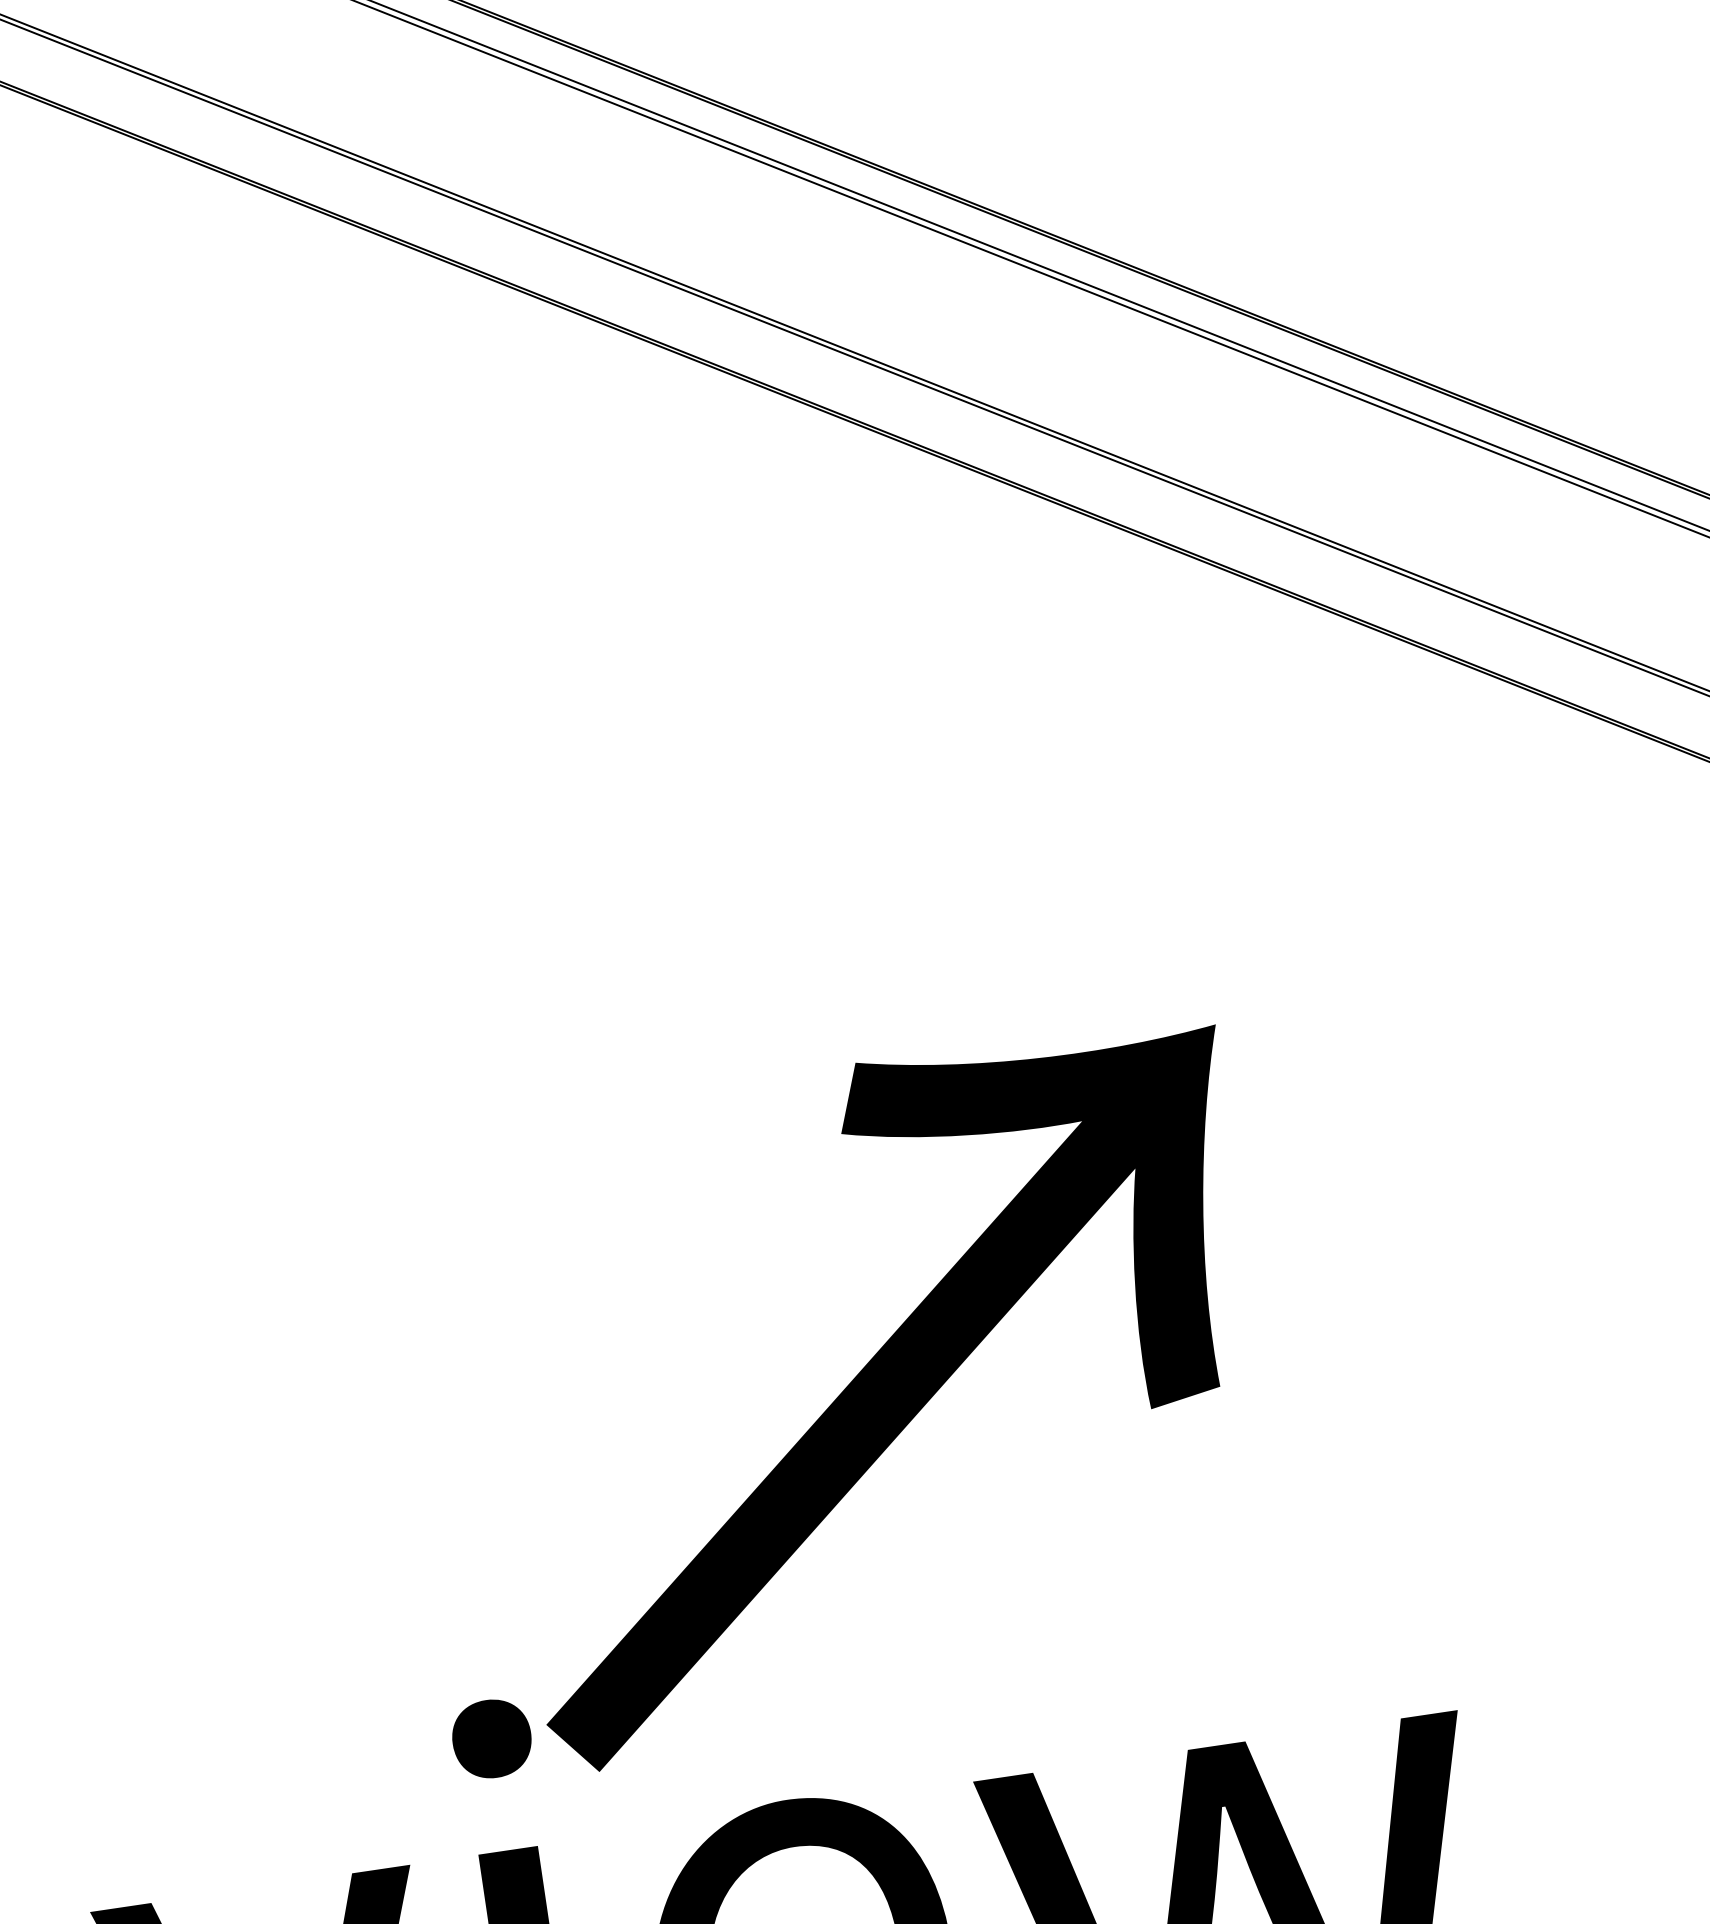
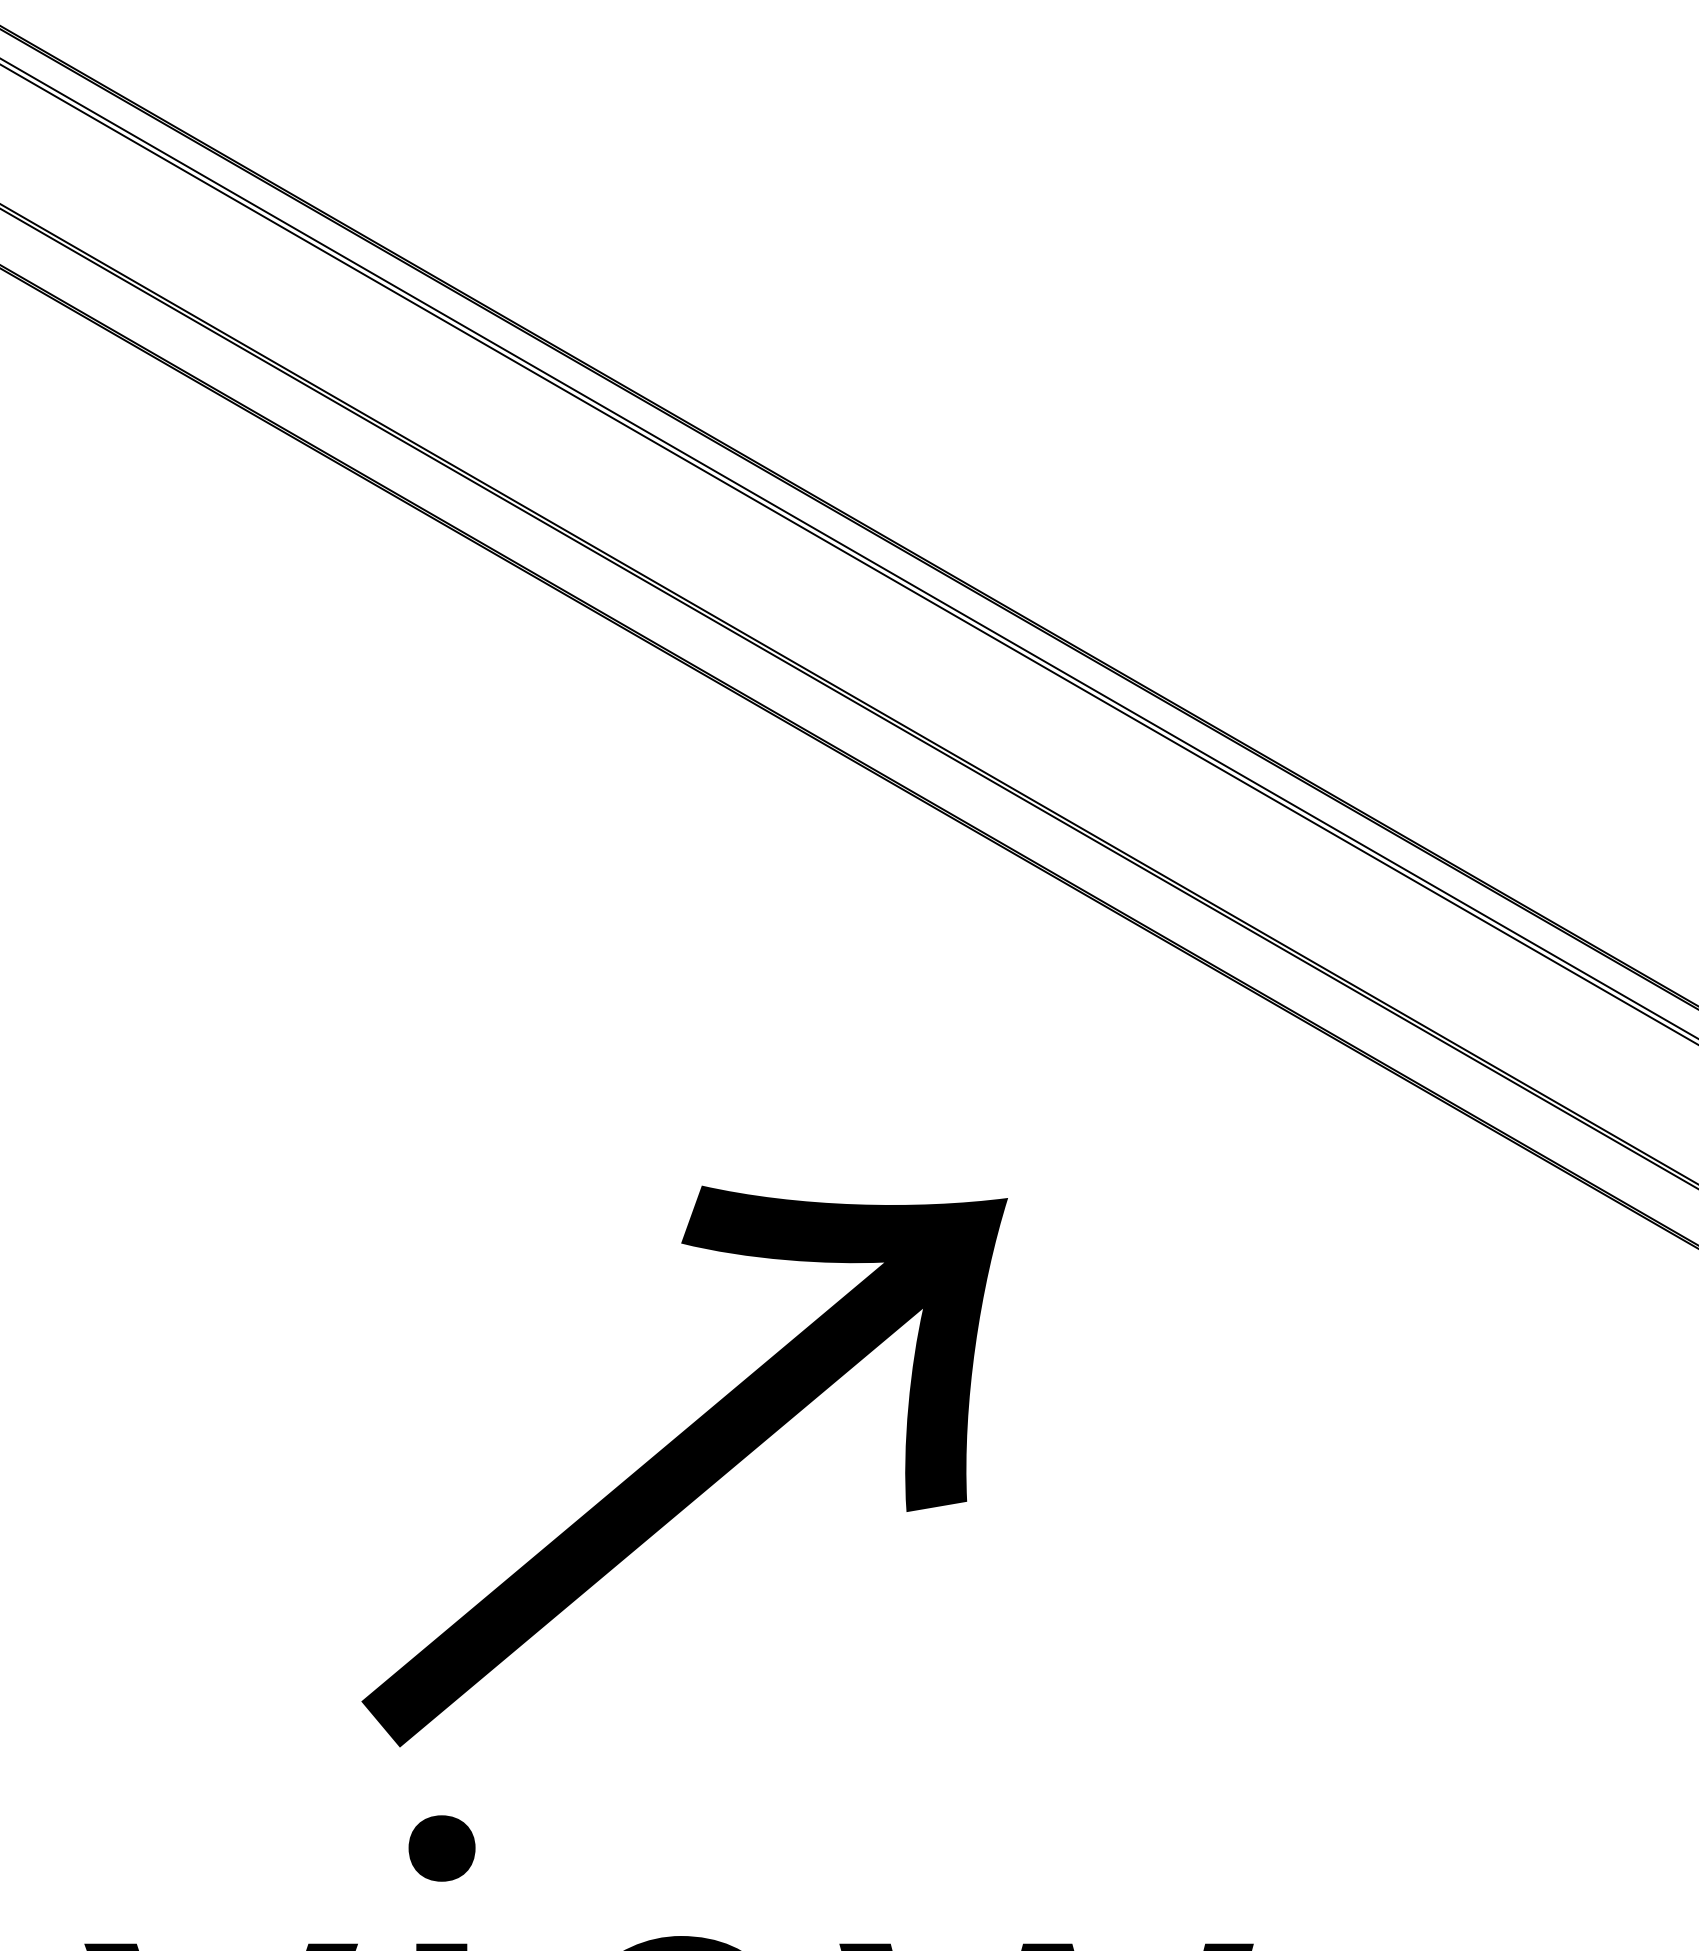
text: (883, 1394) -> (684, 1466), moved

